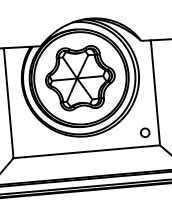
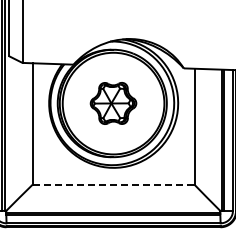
part: (80, 78) -> (113, 103), size x0.6
circle: (145, 132) -> (179, 169), removed
line: (86, 151) -> (113, 184), solid -> dashed

